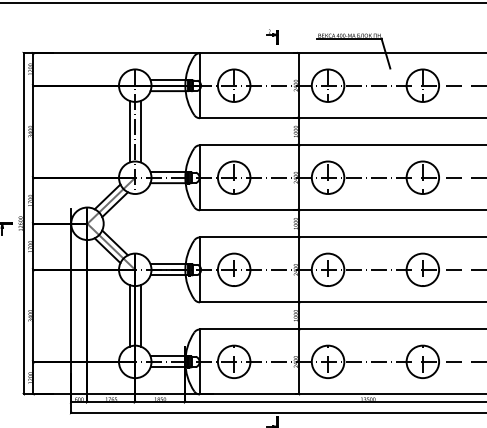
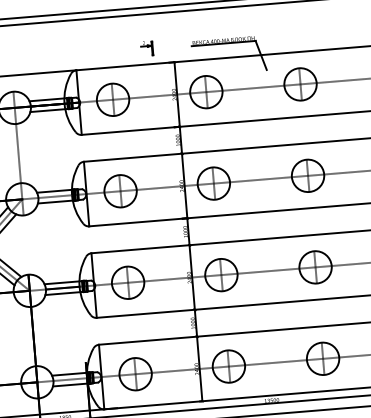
line: (129, 131) -> (12, 153), removed
line: (140, 131) -> (23, 152), removed
line: (129, 315) -> (27, 336), removed
line: (140, 315) -> (38, 335), removed

